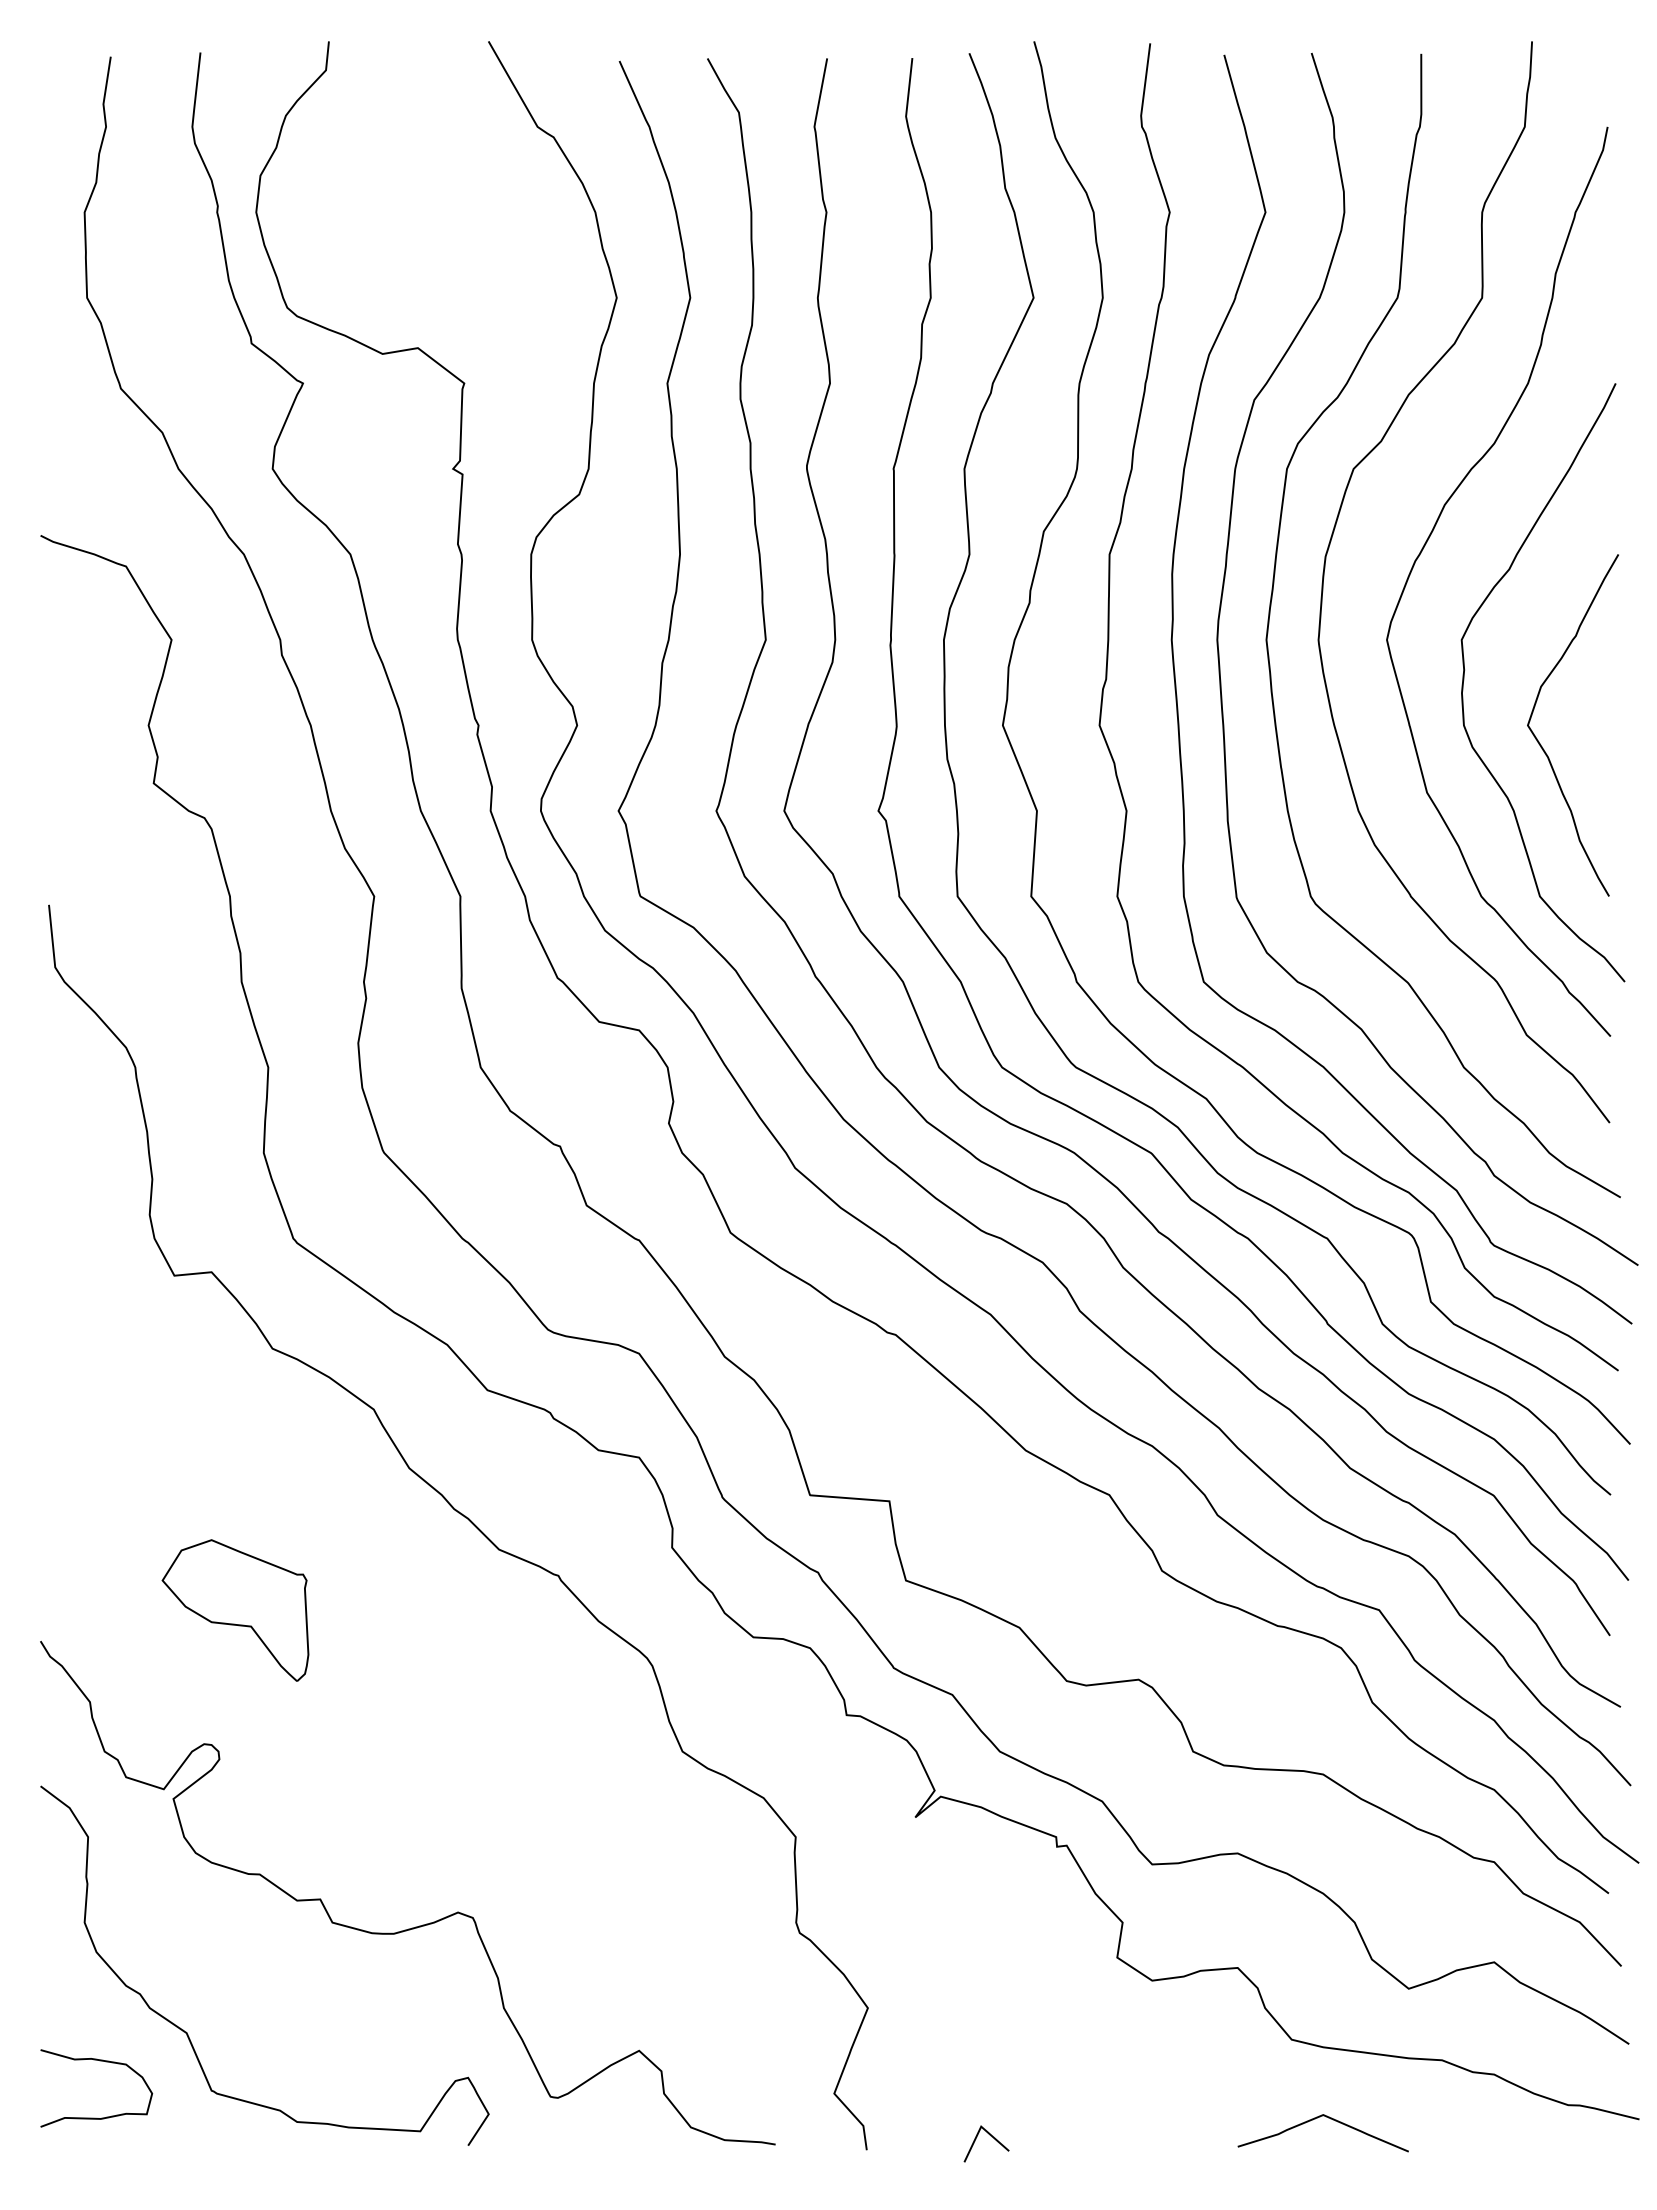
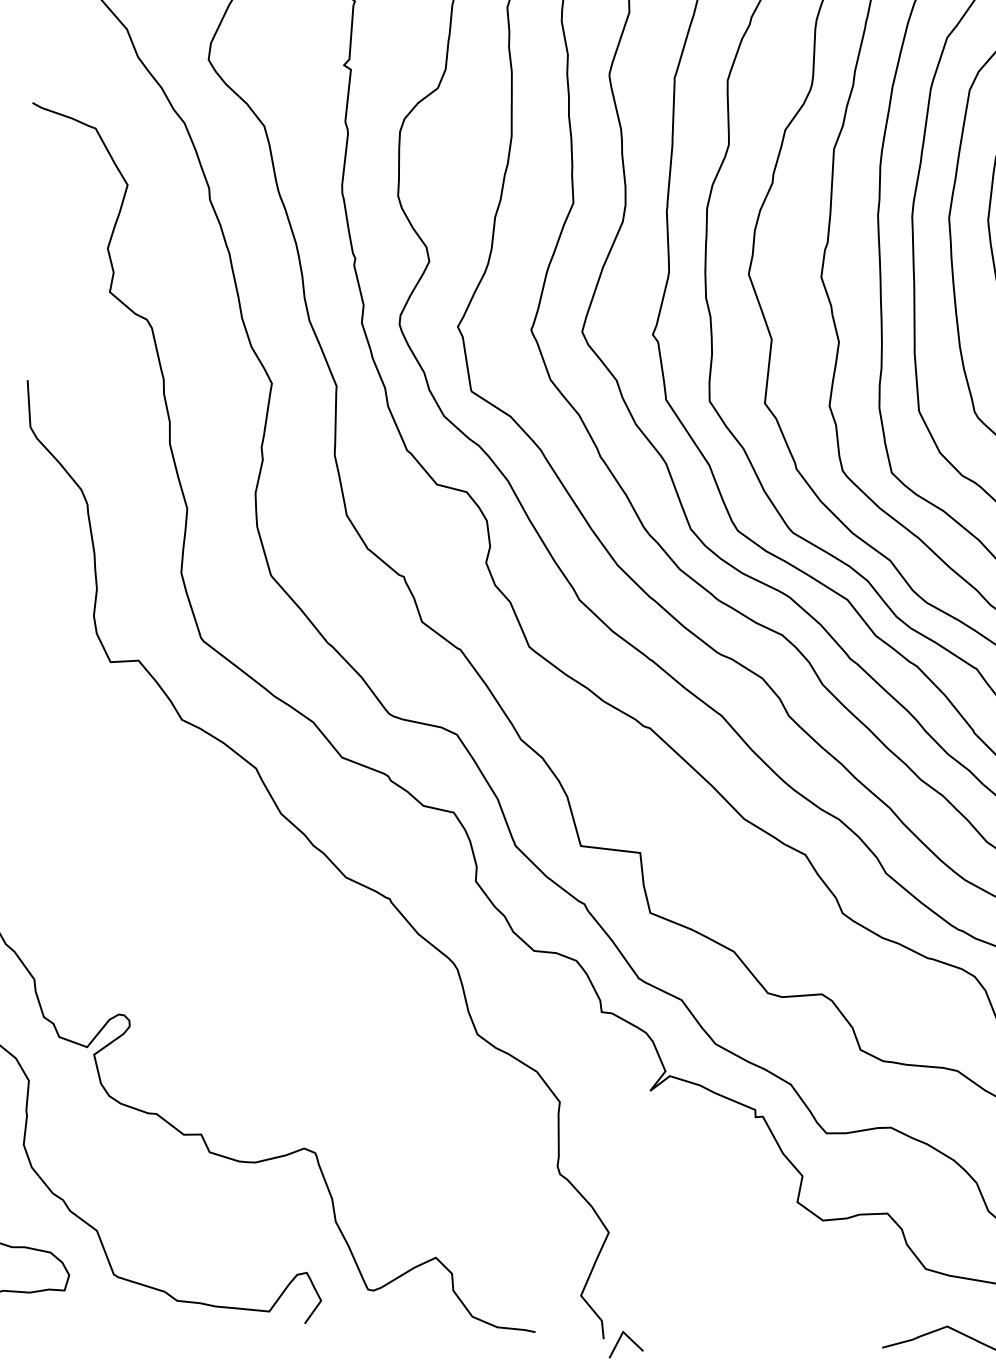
part: (235, 1610) -> (146, 915), removed
line: (990, 2136) -> (629, 1339), moved

